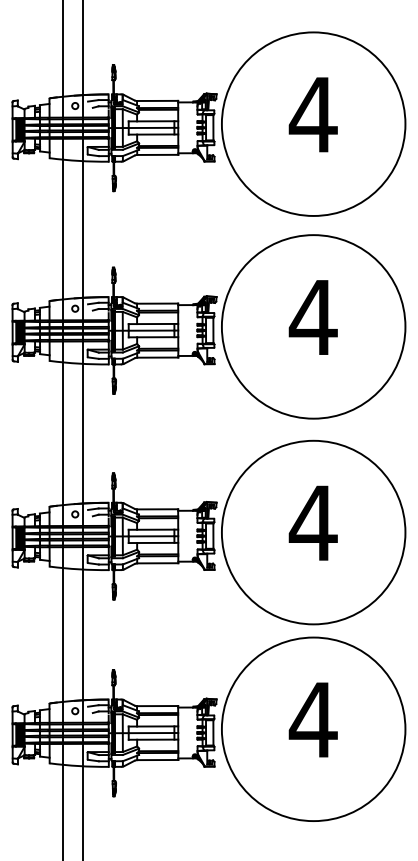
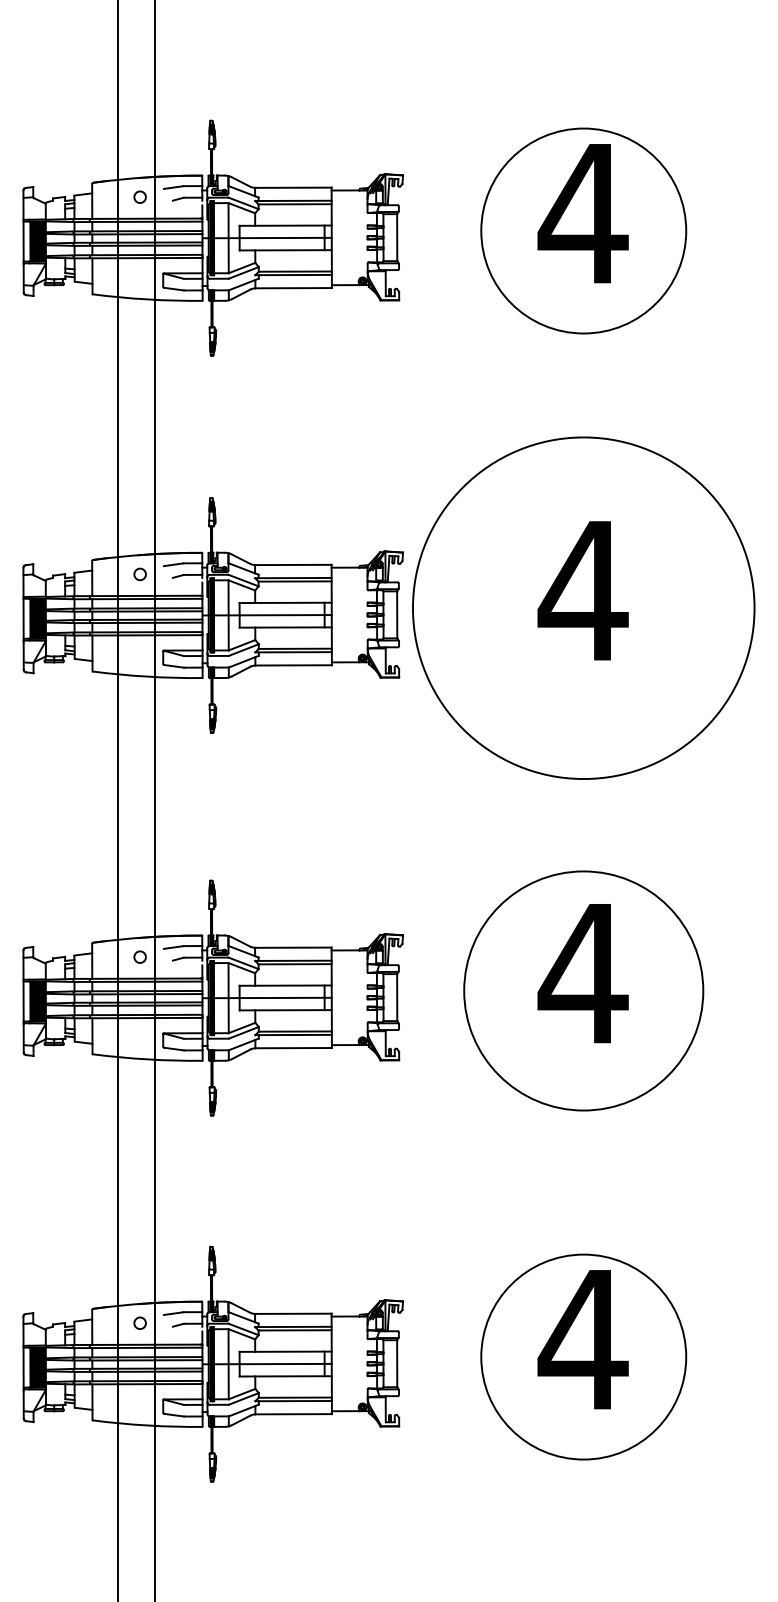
circle: (313, 123) -> (583, 229), size x0.6
circle: (313, 532) -> (583, 990), size x0.7
circle: (313, 729) -> (583, 1357), size x0.6

